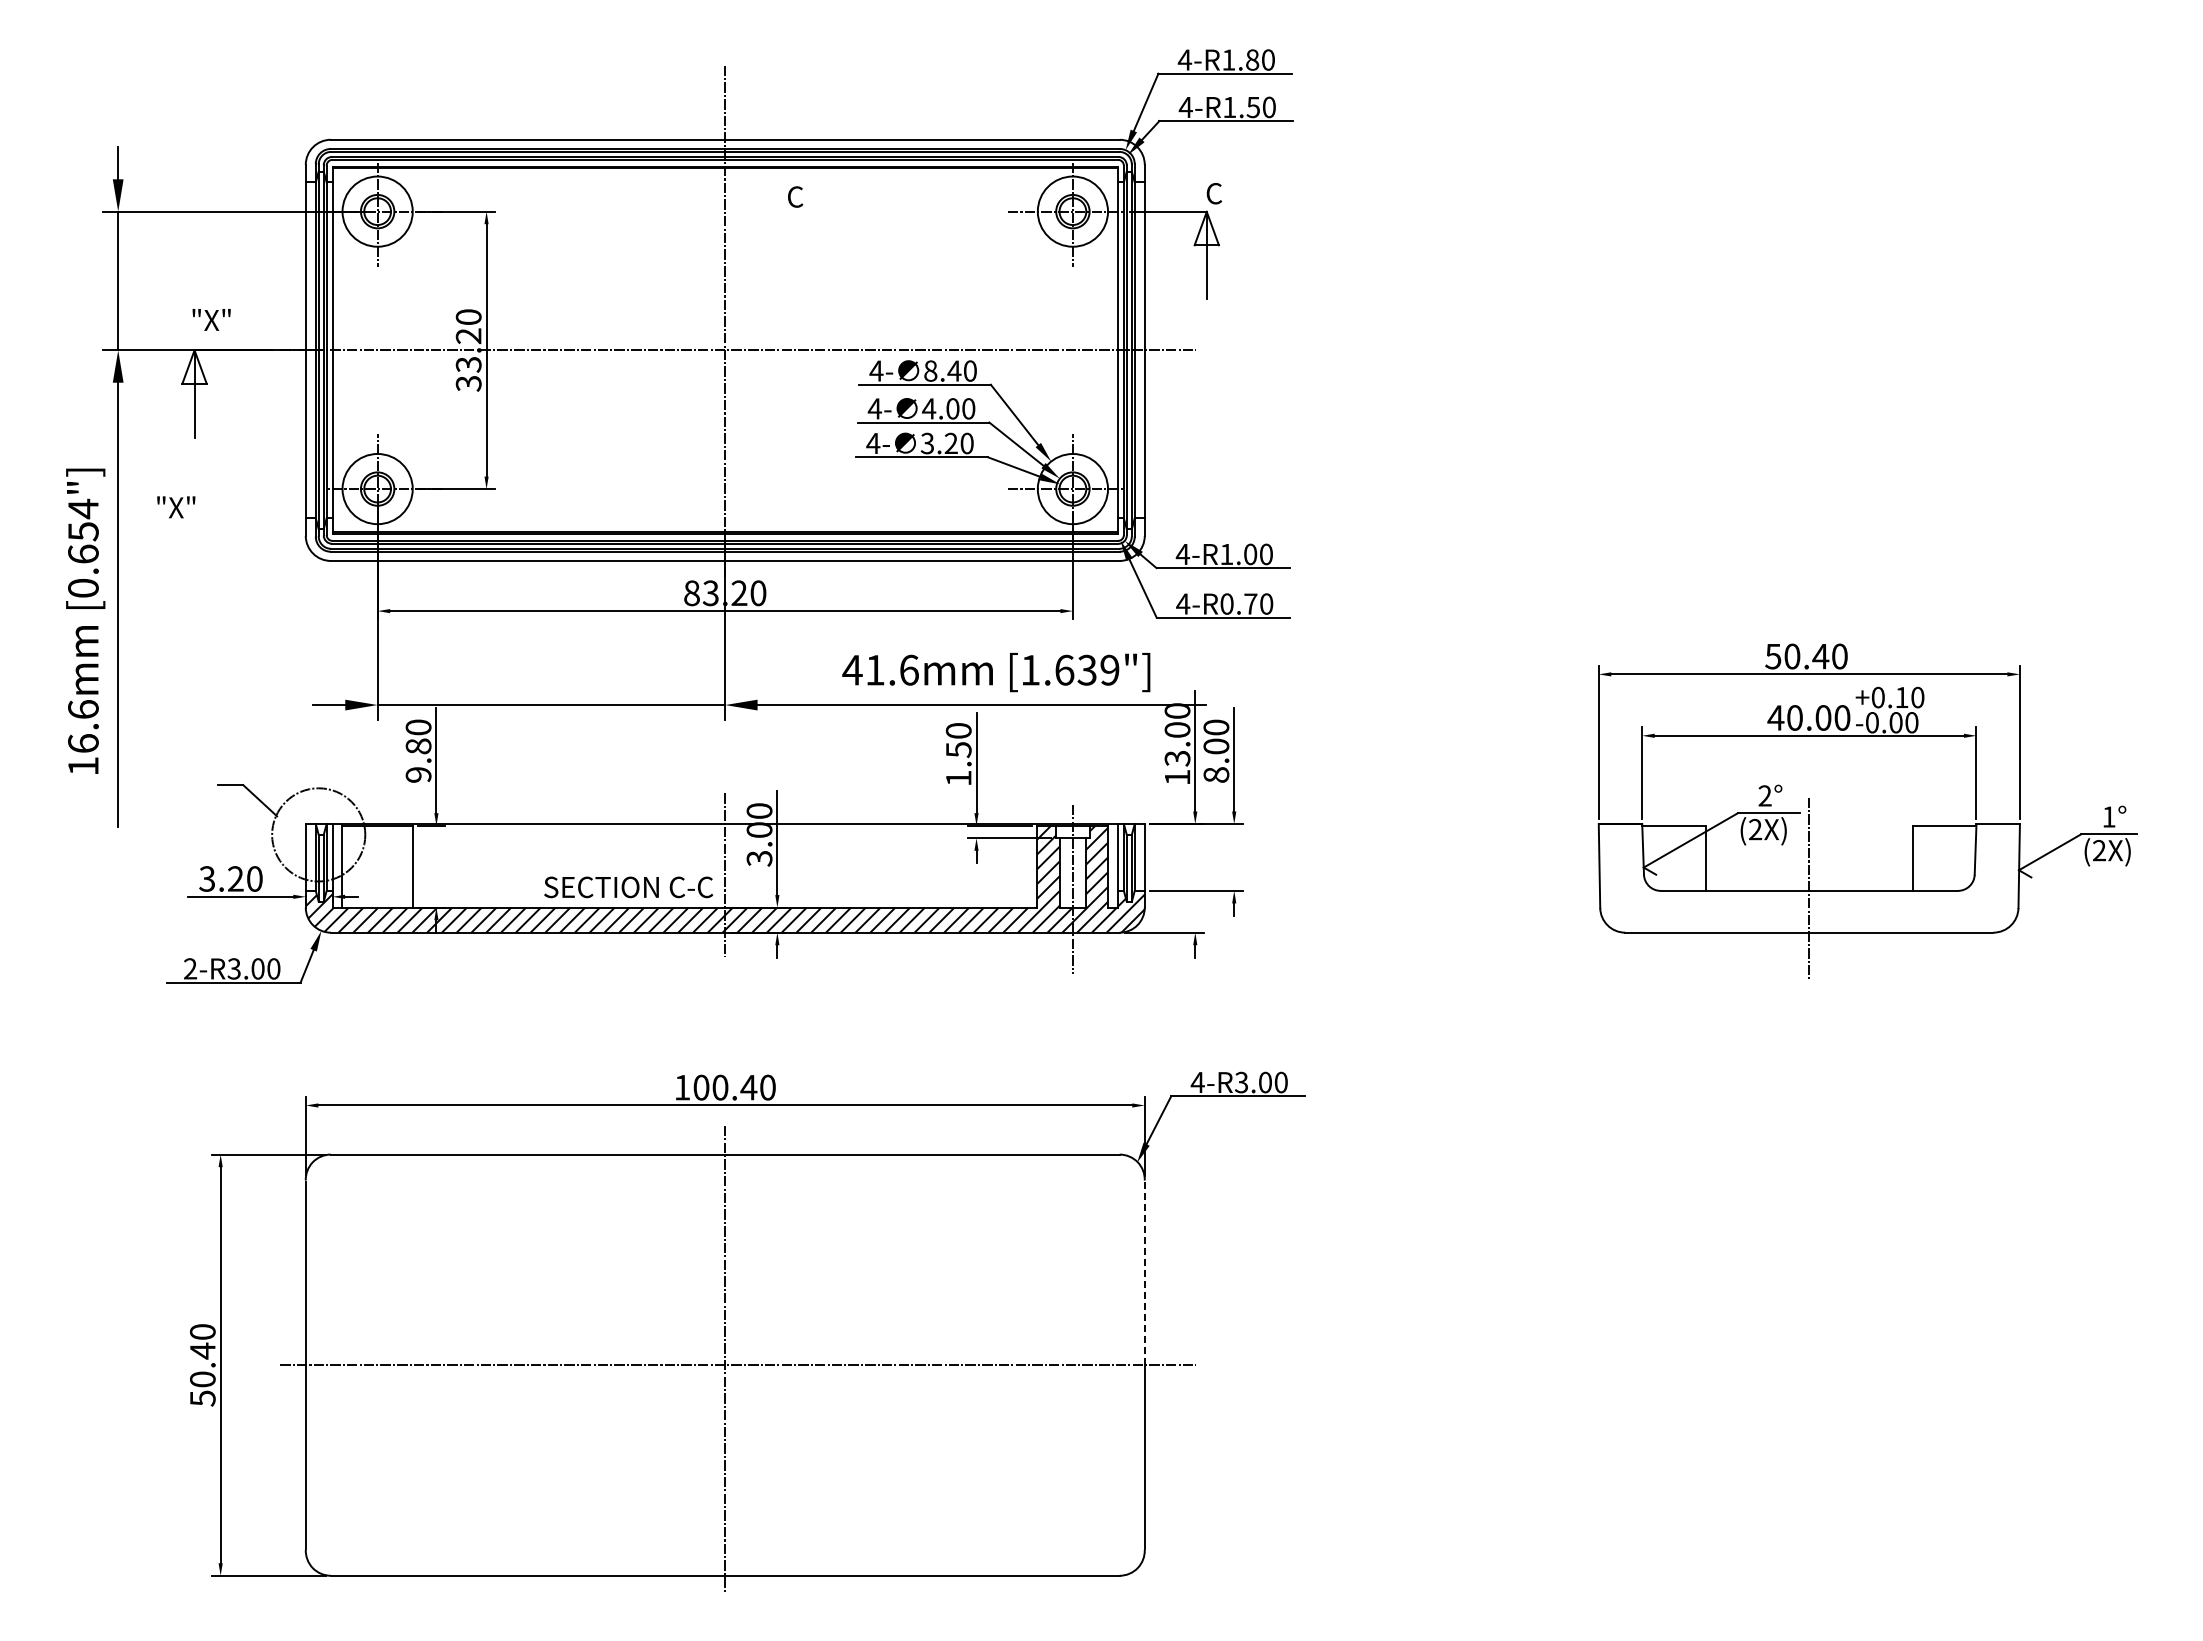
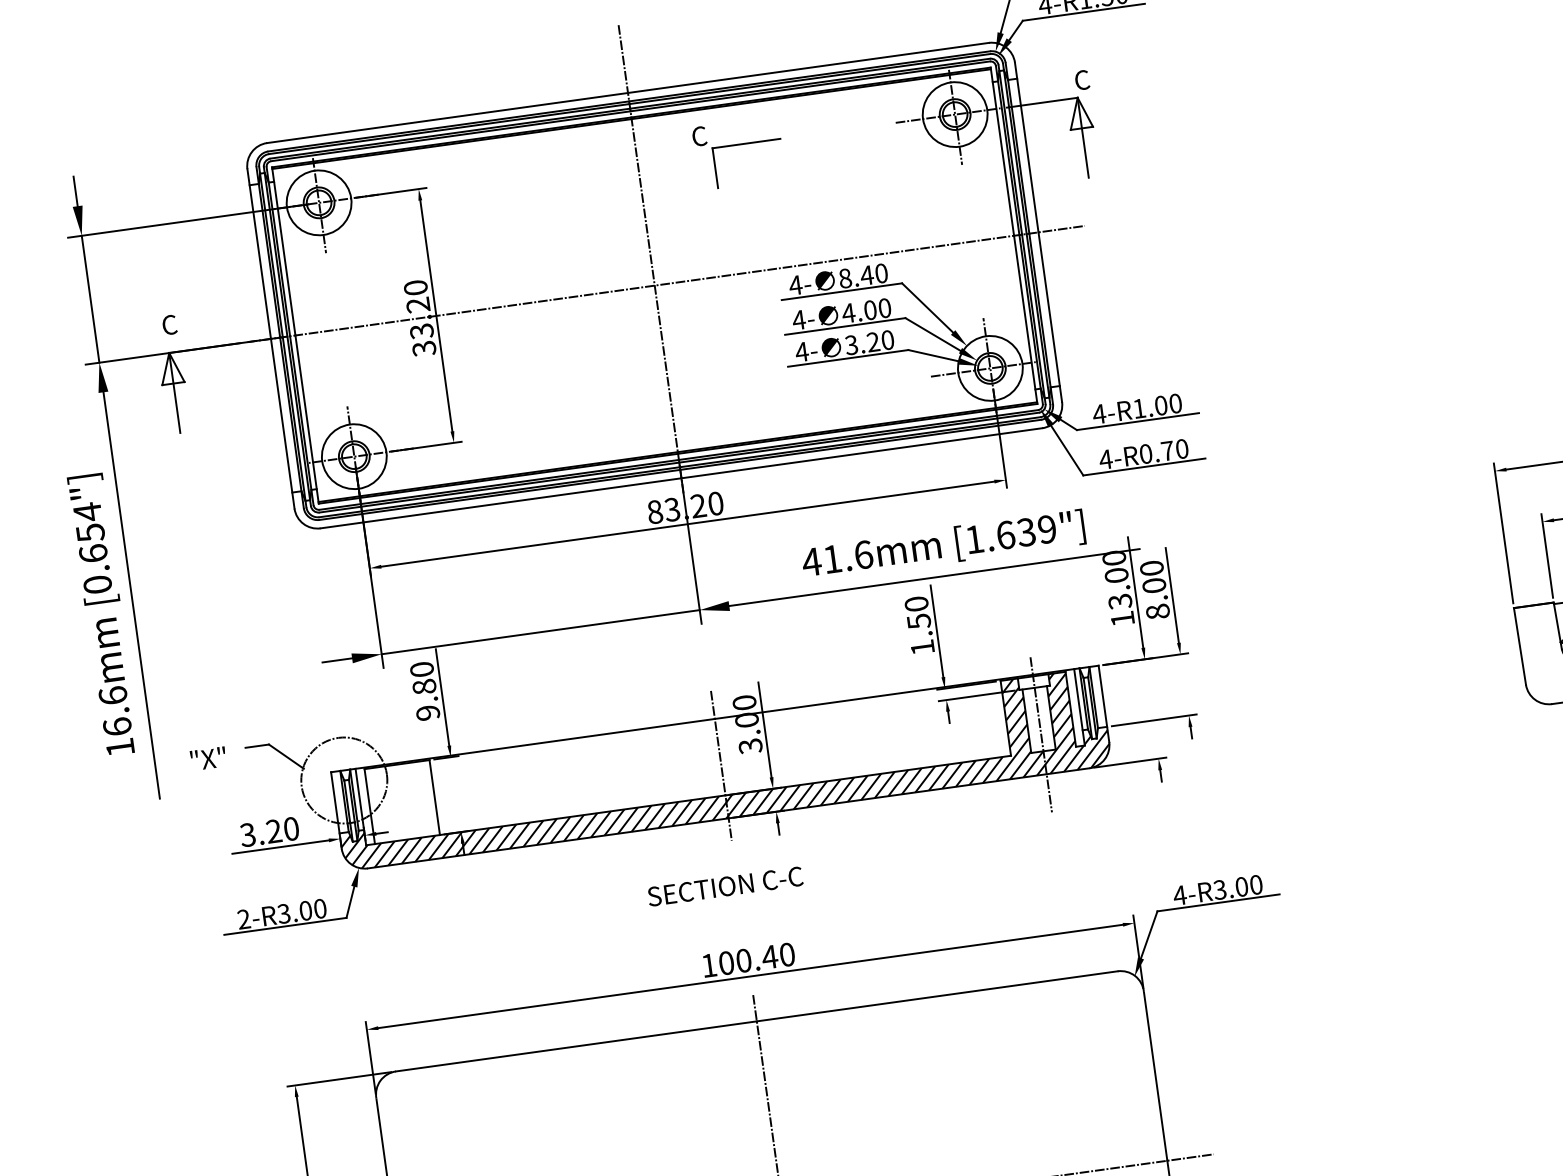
part: (844, 212) -> (746, 144), added
text: (210, 320) -> (180, 323), "X" -> C
text: (176, 507) -> (208, 758), moved
text: (628, 887) -> (725, 886), moved
line: (1144, 1273) -> (1155, 1076), dashed -> solid

